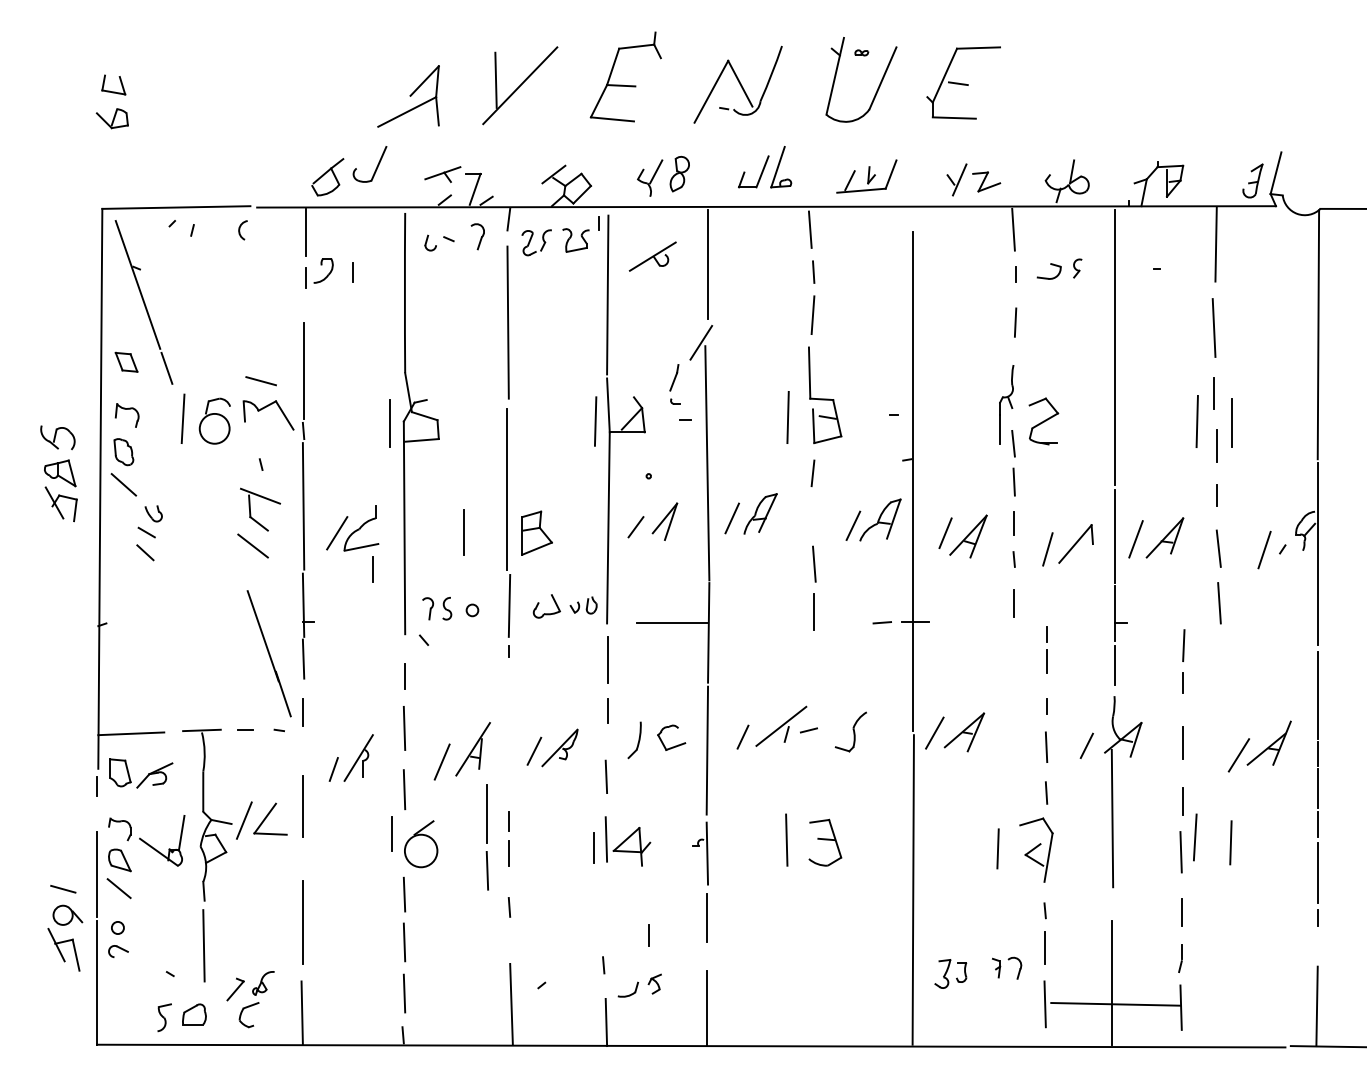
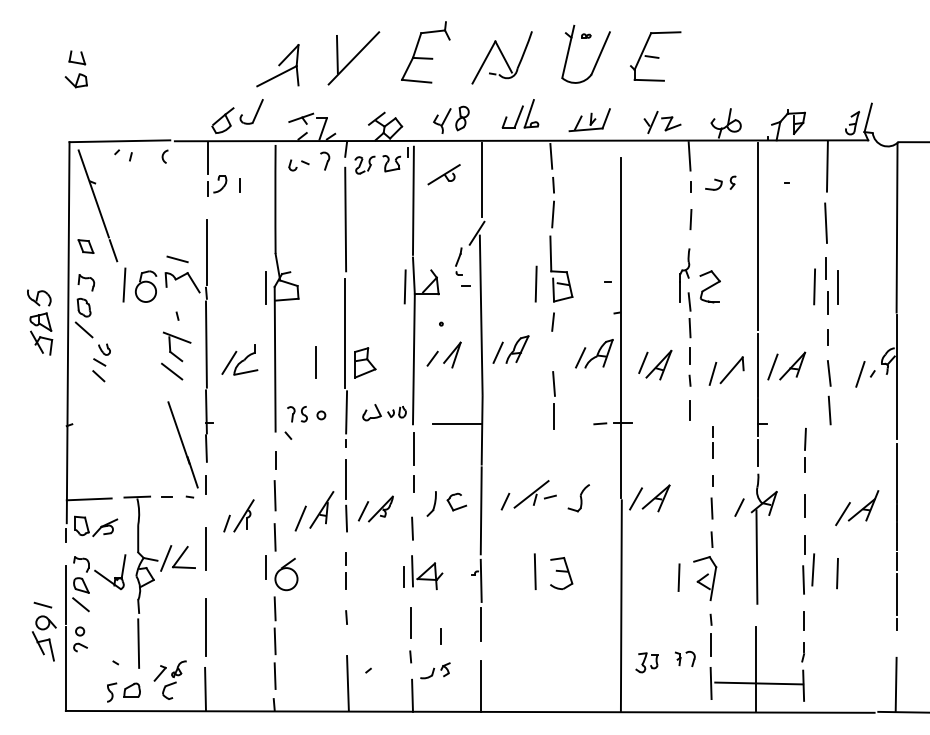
line: (372, 569) -> (253, 387), removed
line: (487, 836) -> (346, 495), moved
line: (604, 914) -> (411, 622), added

